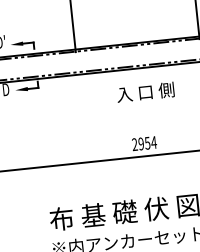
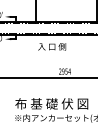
text: (146, 91) -> (52, 46), moved

